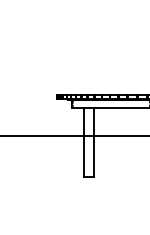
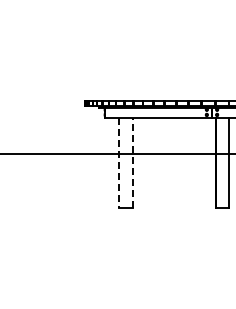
line: (93, 142) -> (132, 162), solid -> dashed
line: (83, 143) -> (119, 163), solid -> dashed

